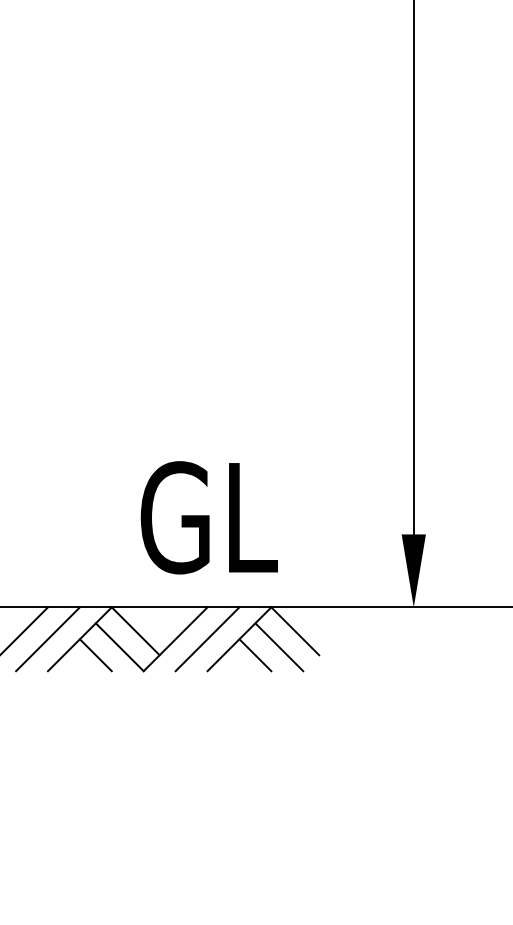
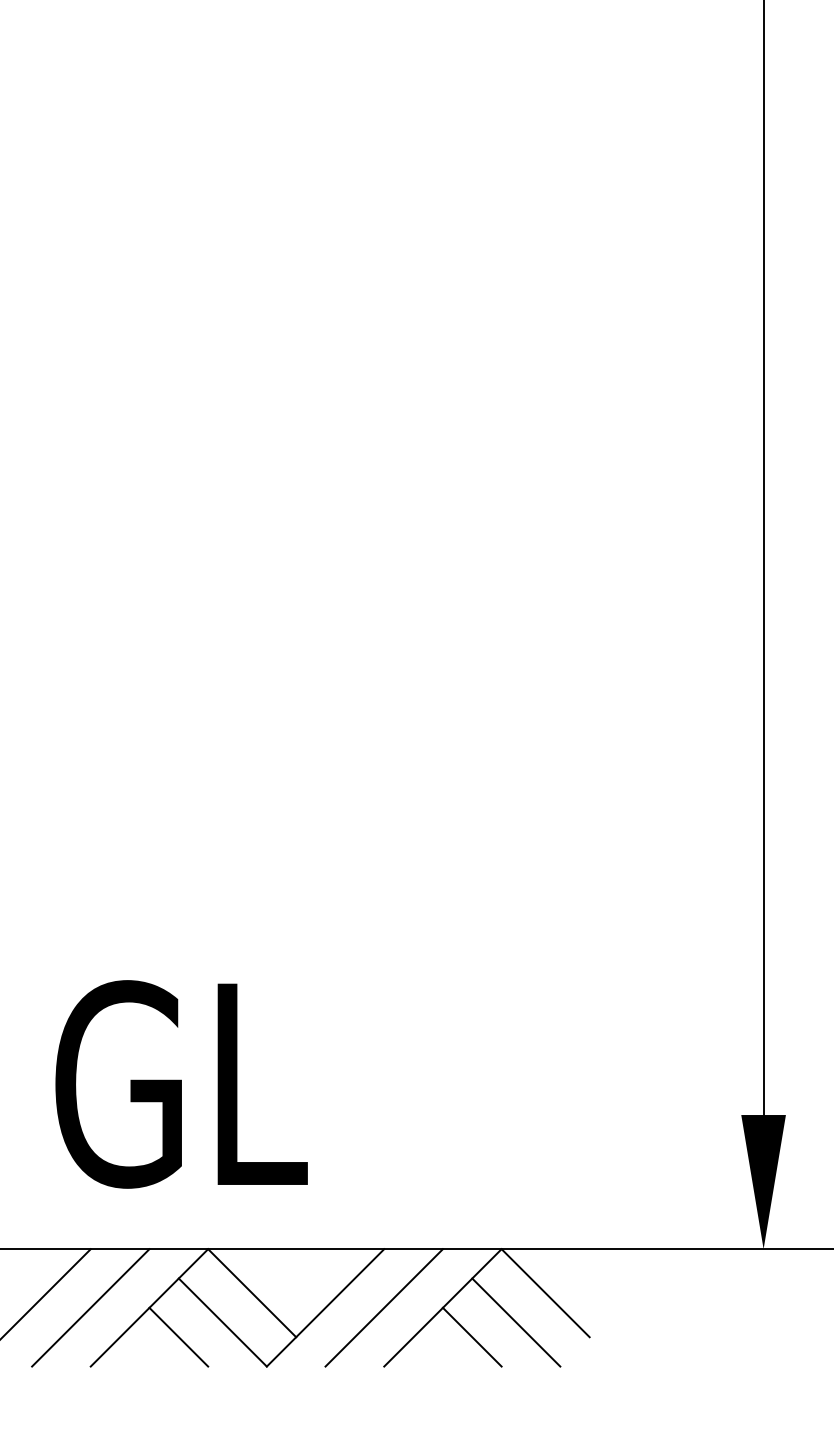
text: (208, 517) -> (179, 1083), moved

